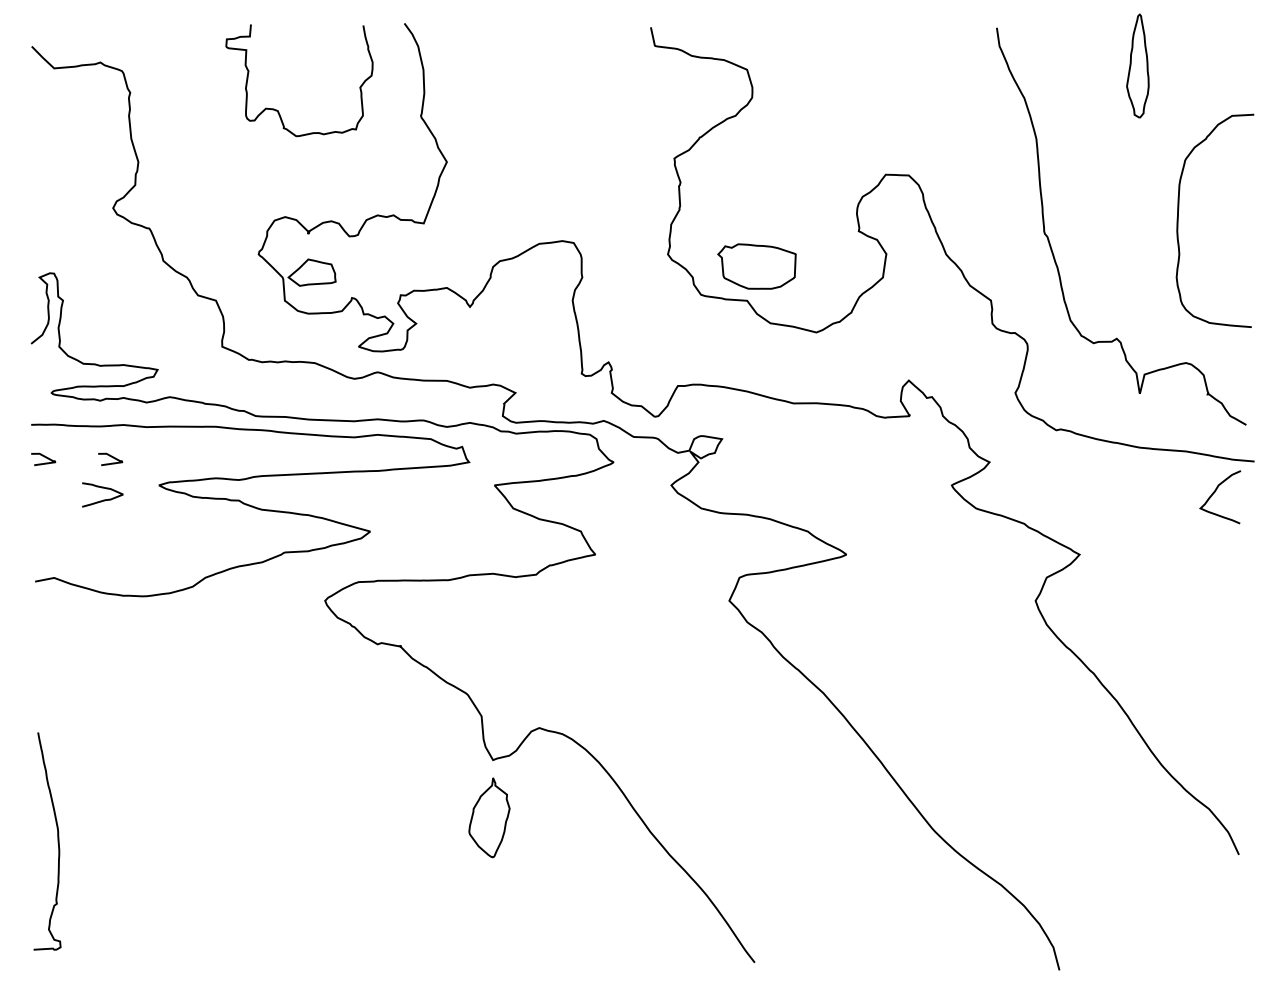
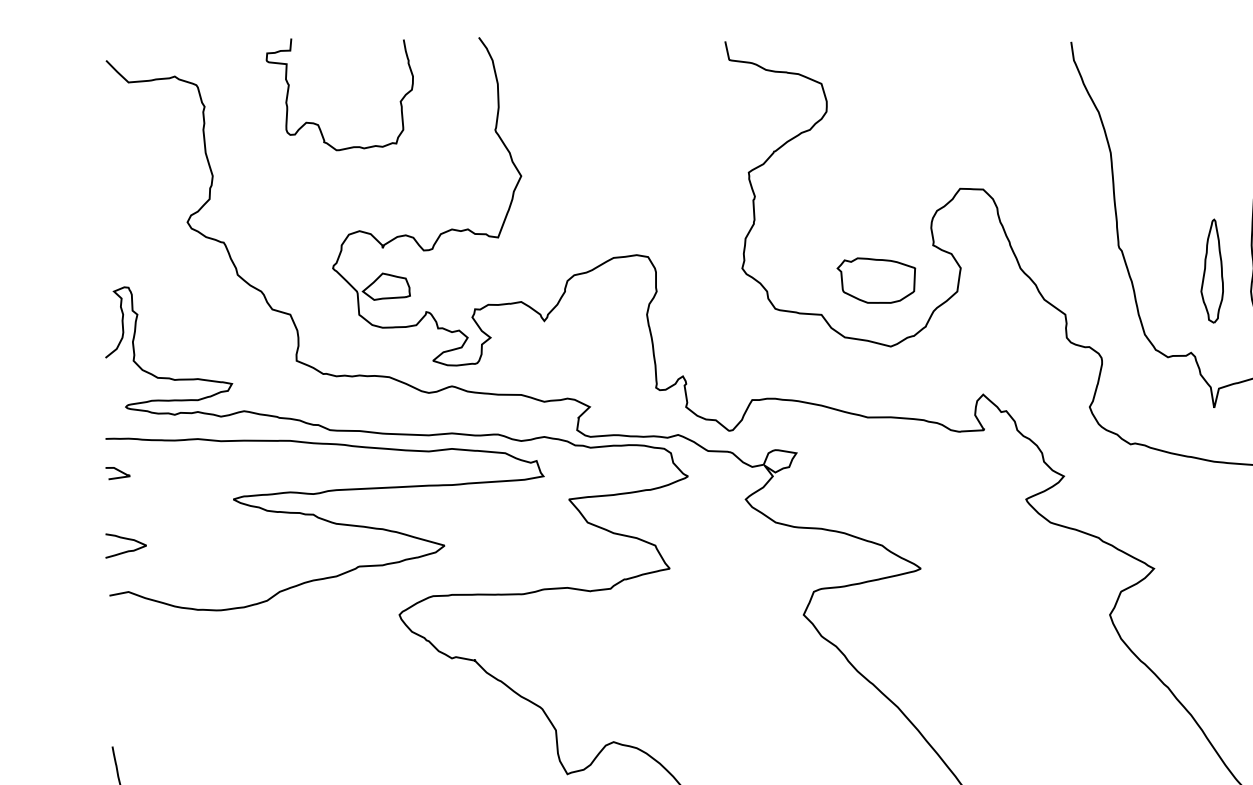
part: (1137, 65) -> (1211, 270), moved
curve: (278, 110) -> (318, 124), moved
part: (756, 266) -> (875, 280), moved
curve: (111, 457) -> (185, 471), removed
curve: (103, 499) -> (126, 550), moved

